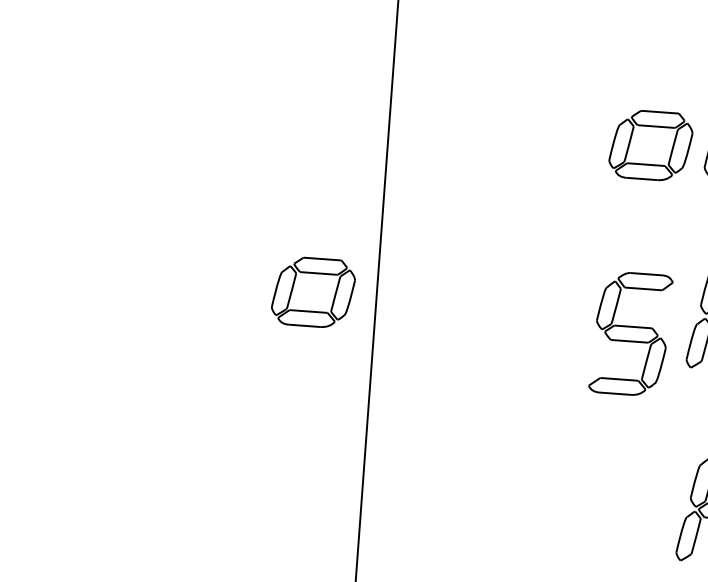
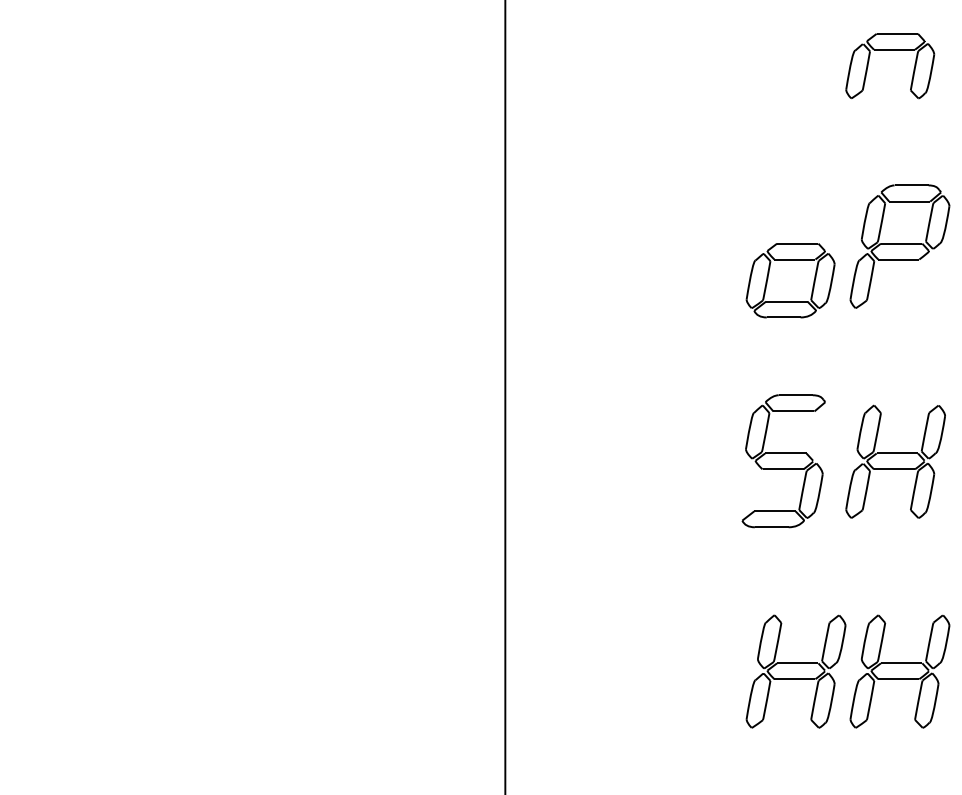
part: (314, 274) -> (436, 446), removed
part: (630, 334) -> (783, 461), moved
part: (629, 504) -> (795, 671), added

